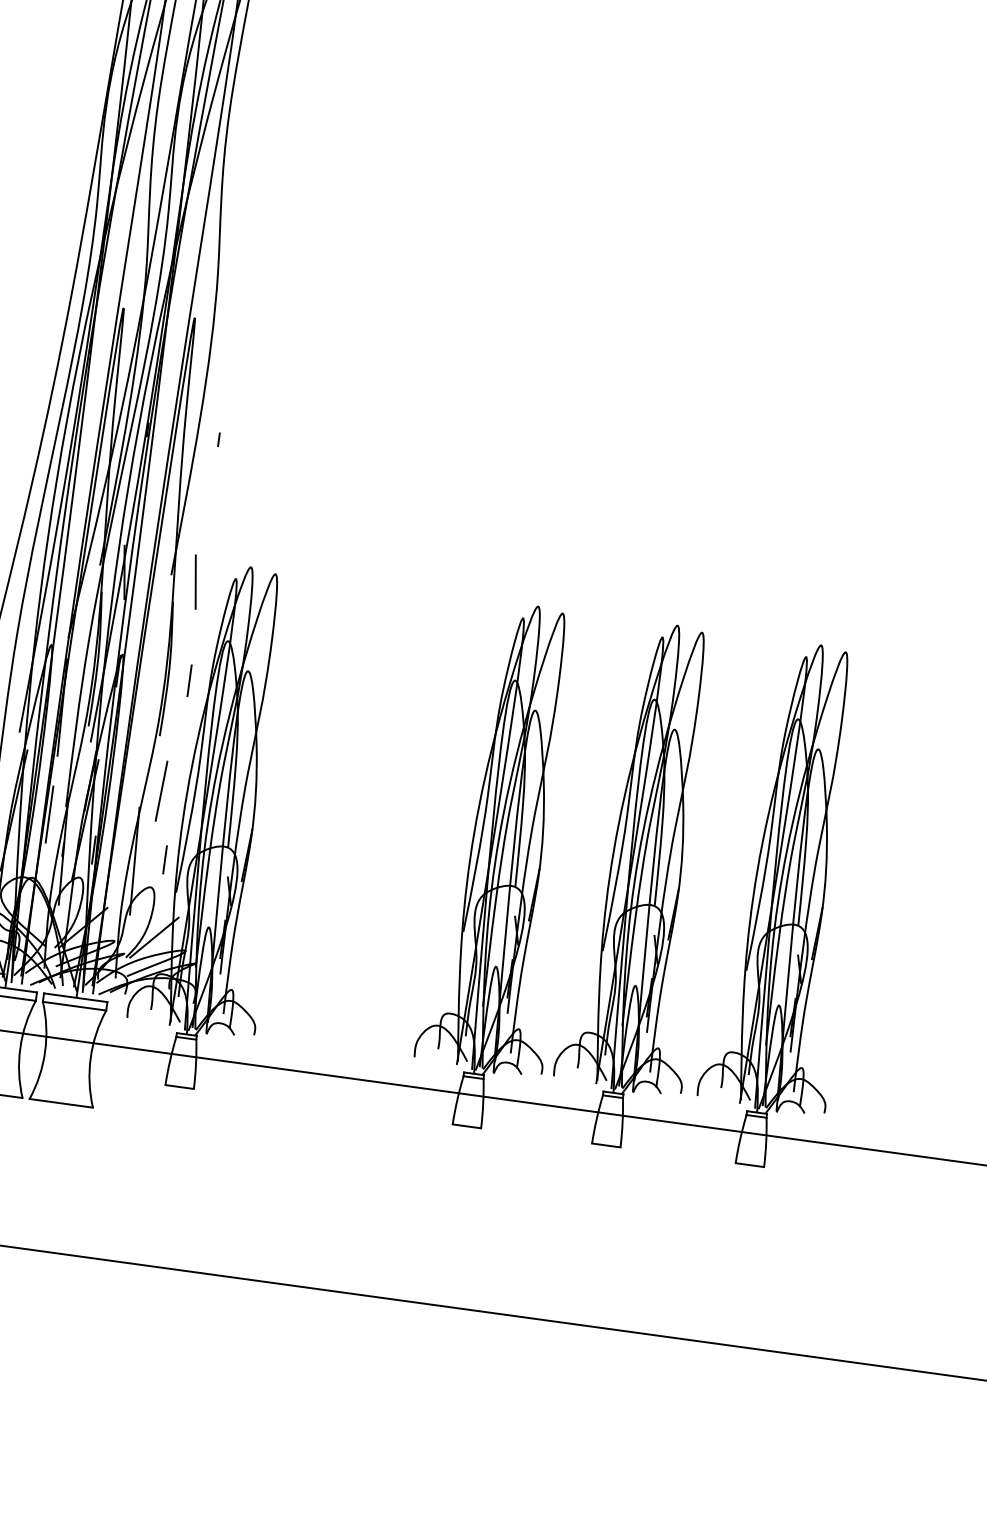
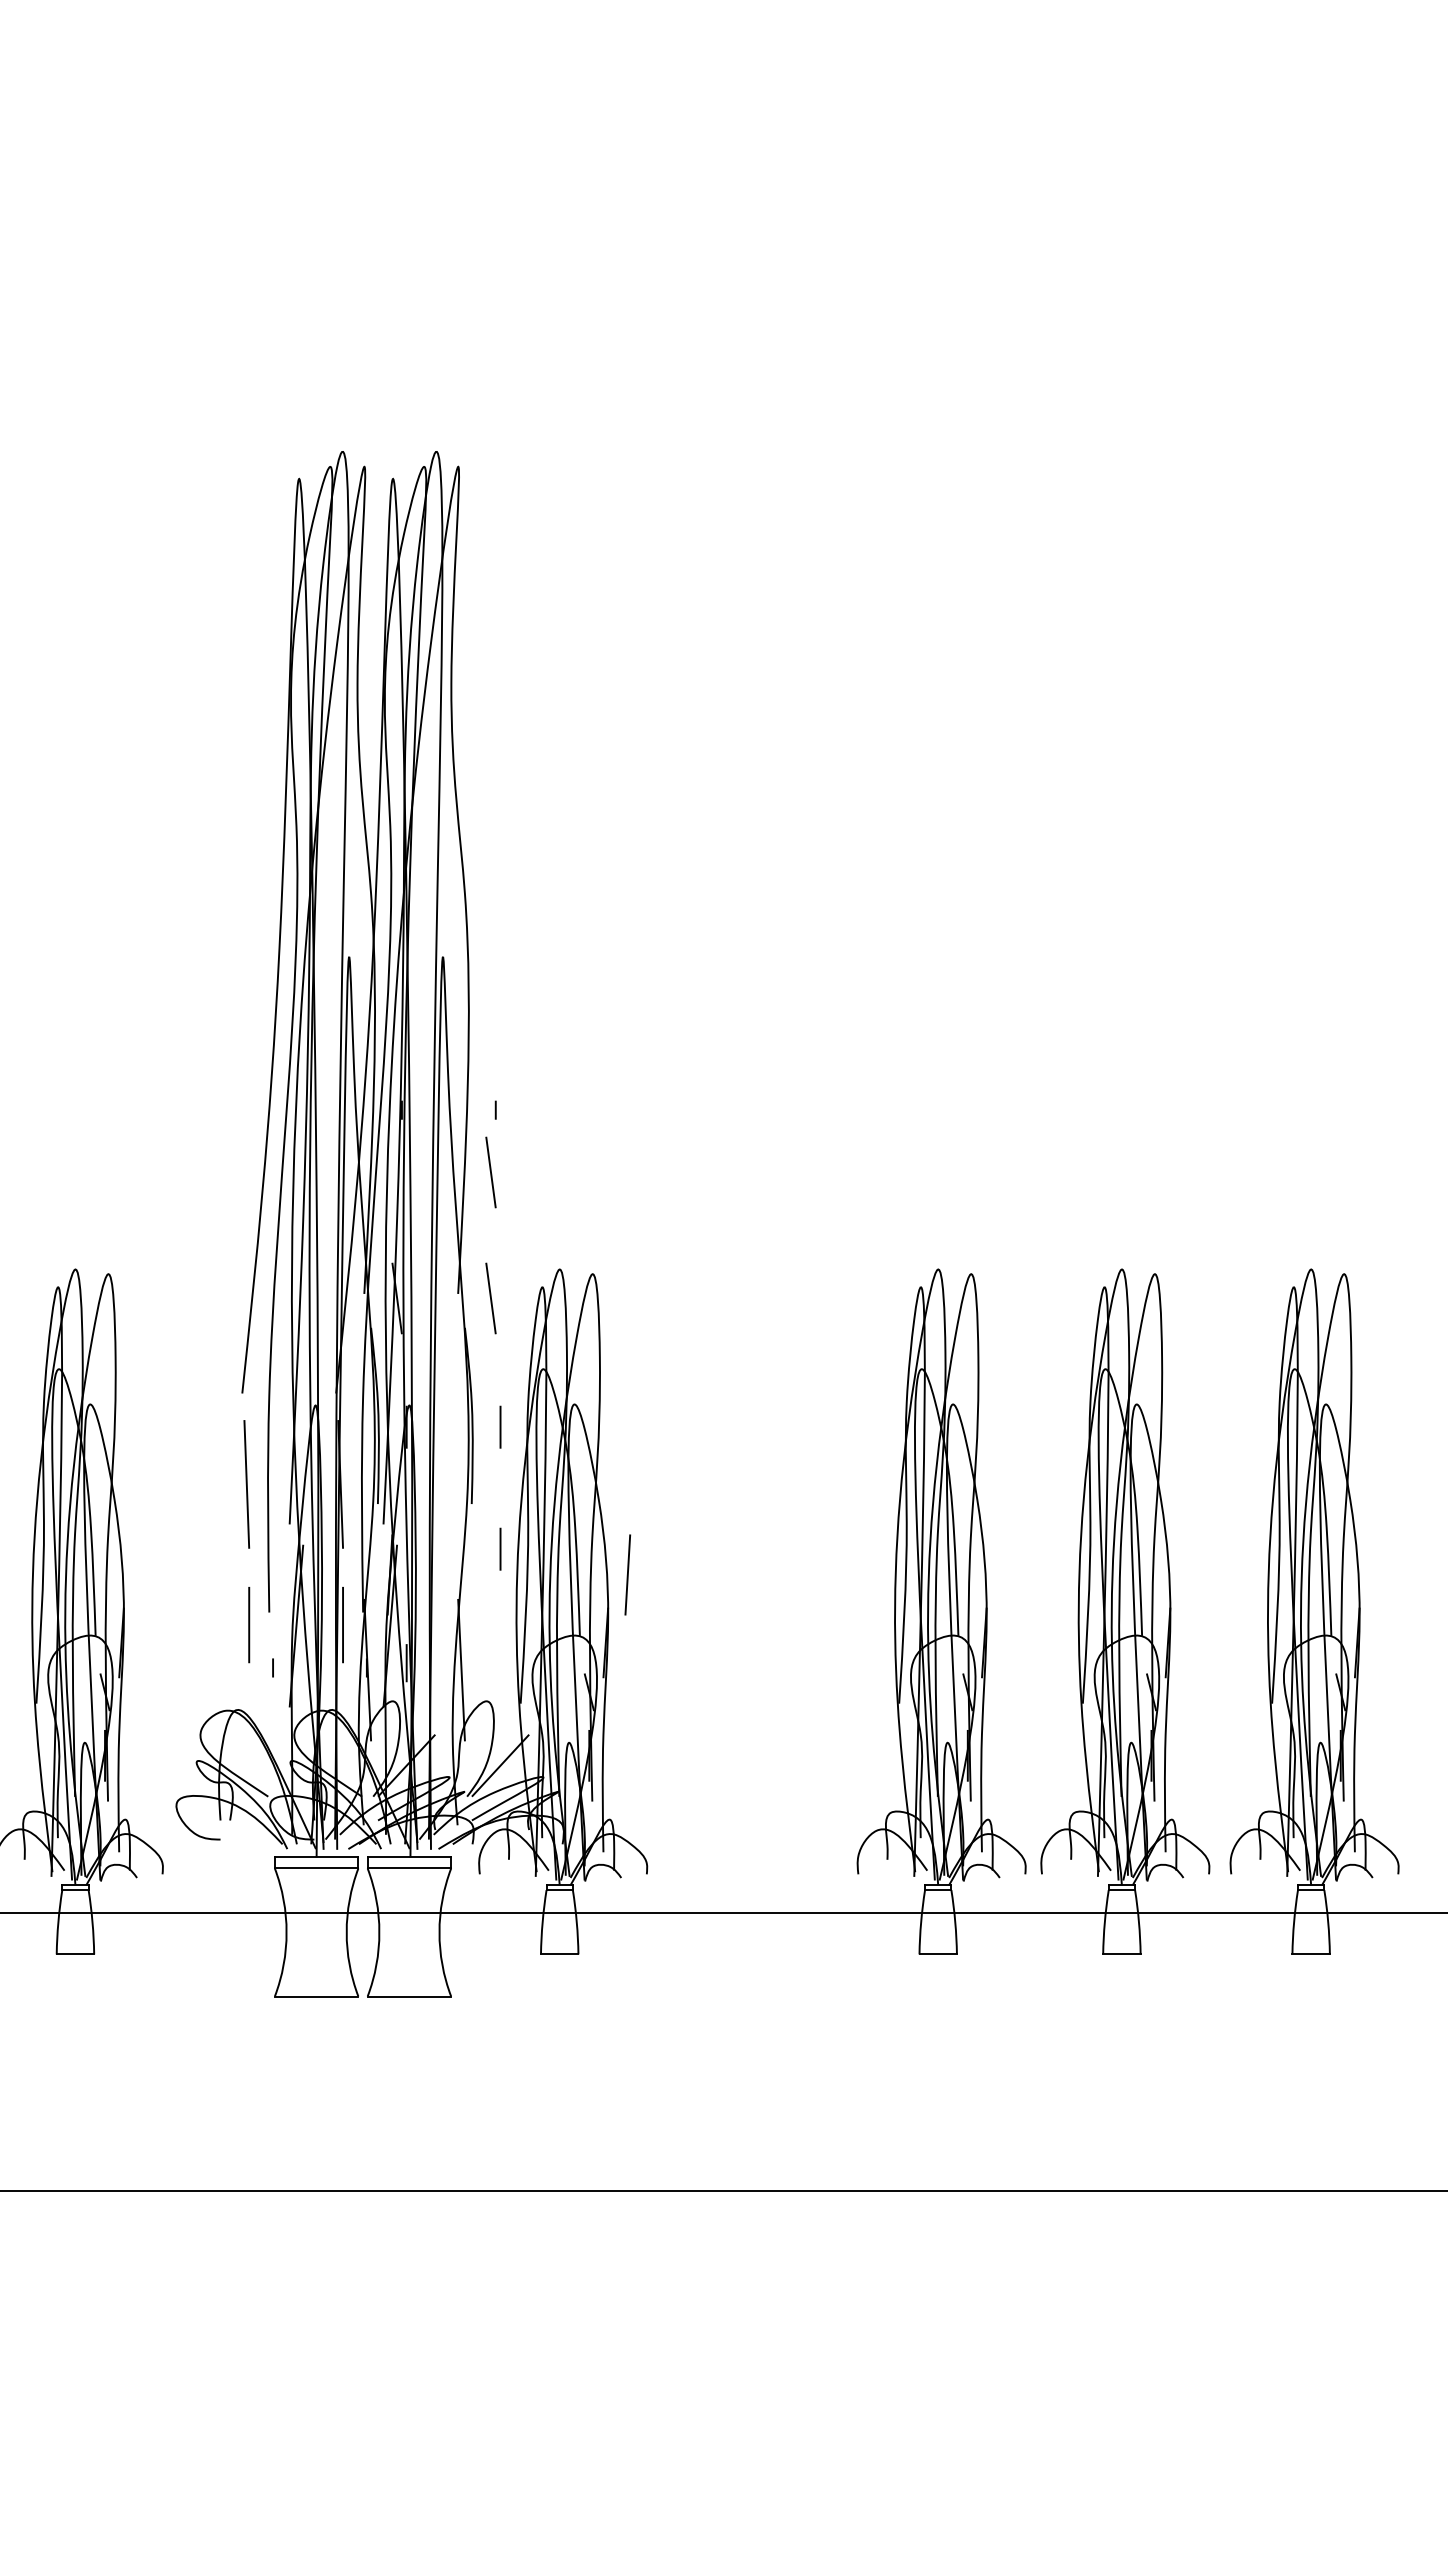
line: (208, 486) -> (490, 1172), added
line: (176, 772) -> (500, 1548), added
line: (161, 790) -> (627, 1574), moved
line: (165, 860) -> (500, 1663), removed

